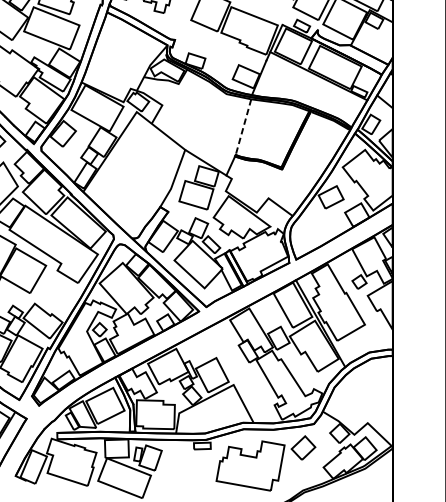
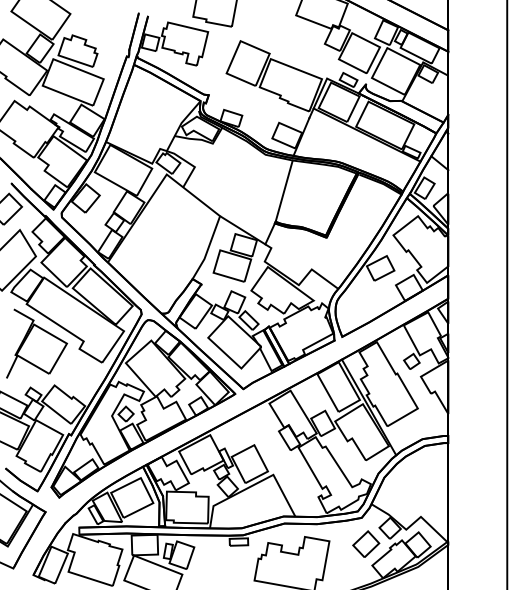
line: (243, 127) -> (284, 191), dashed -> solid
part: (303, 447) -> (366, 543), moved

